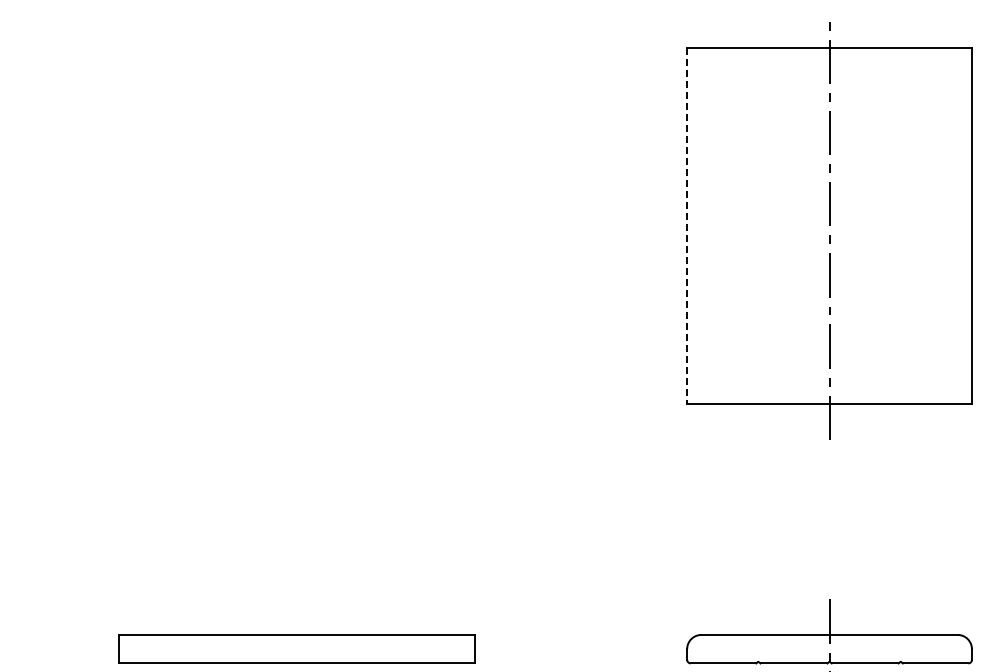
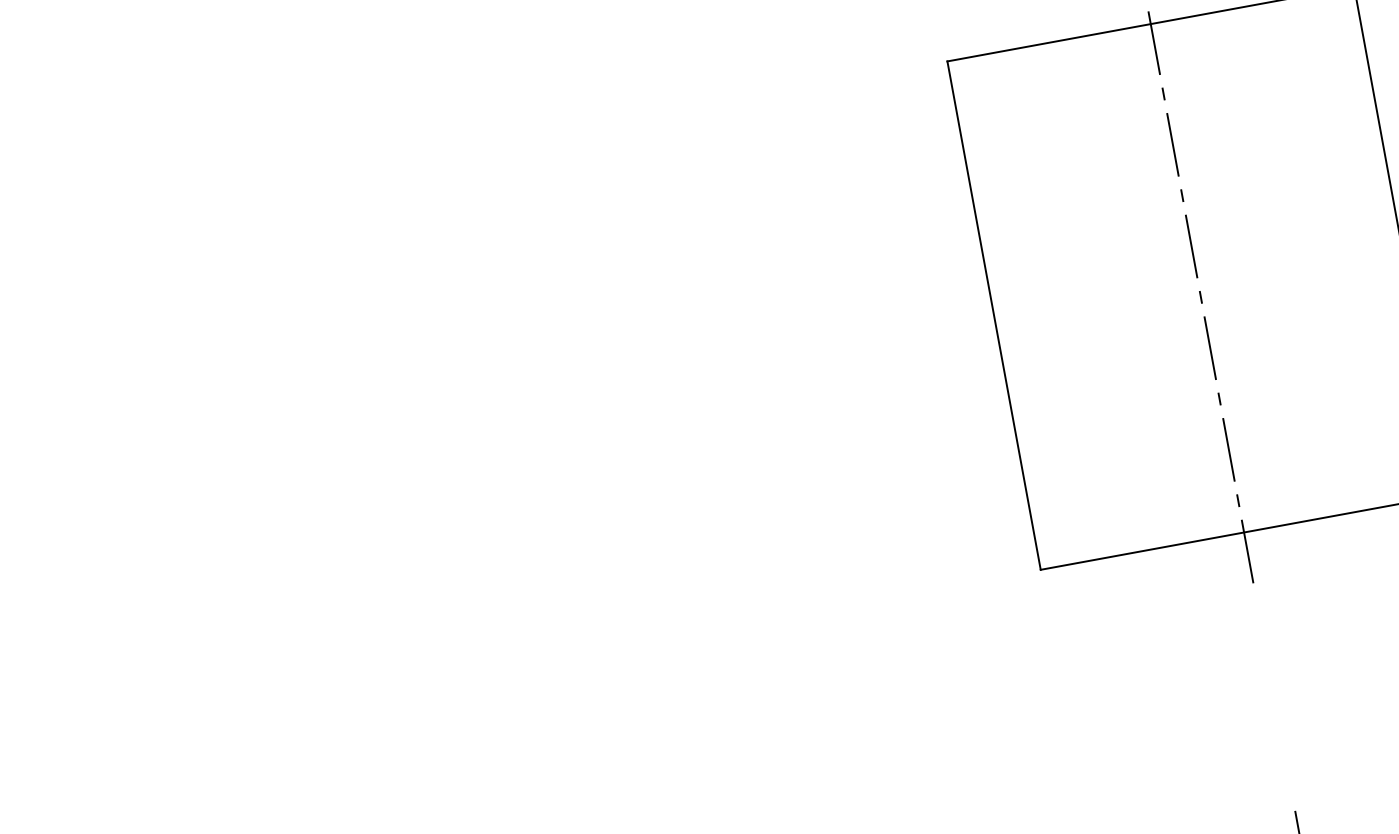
line: (687, 226) -> (994, 315), dashed -> solid

